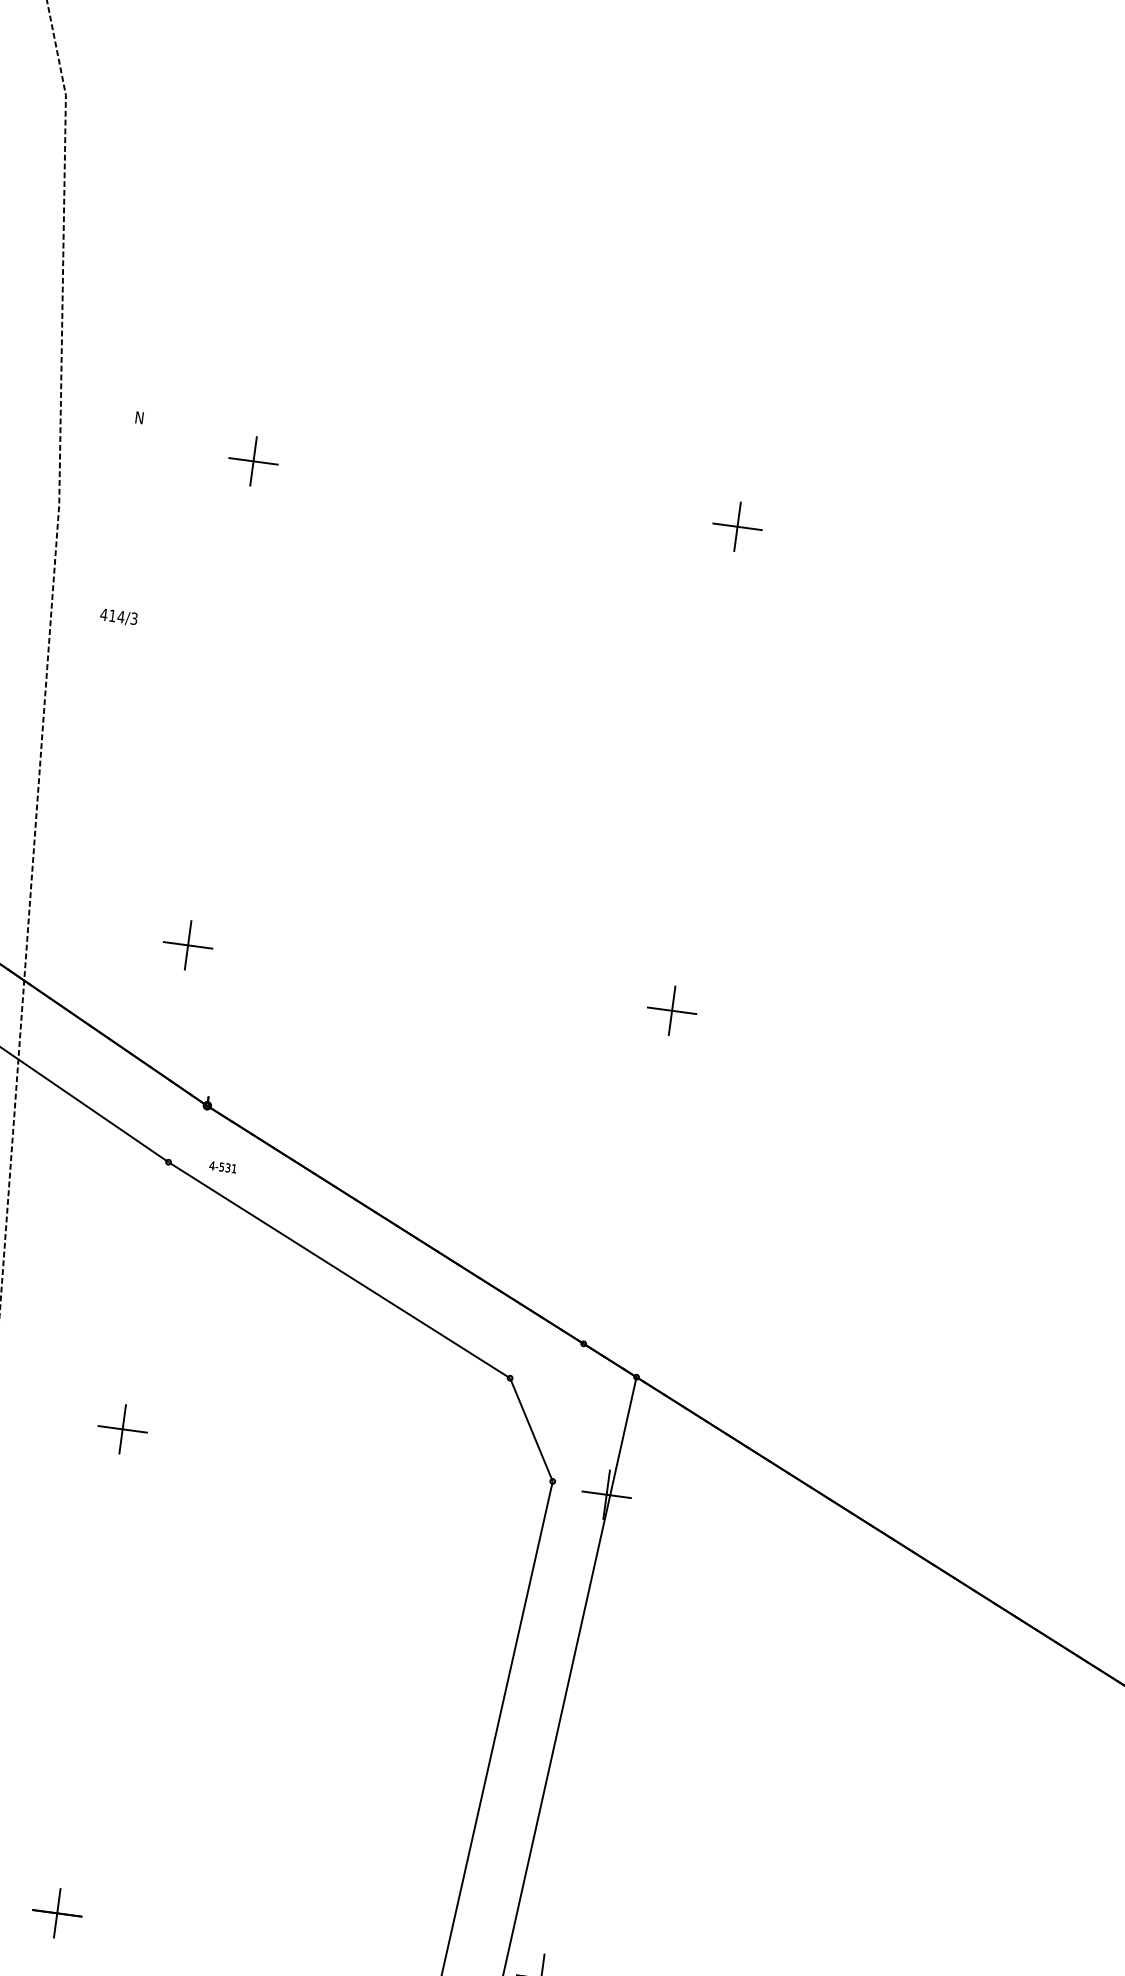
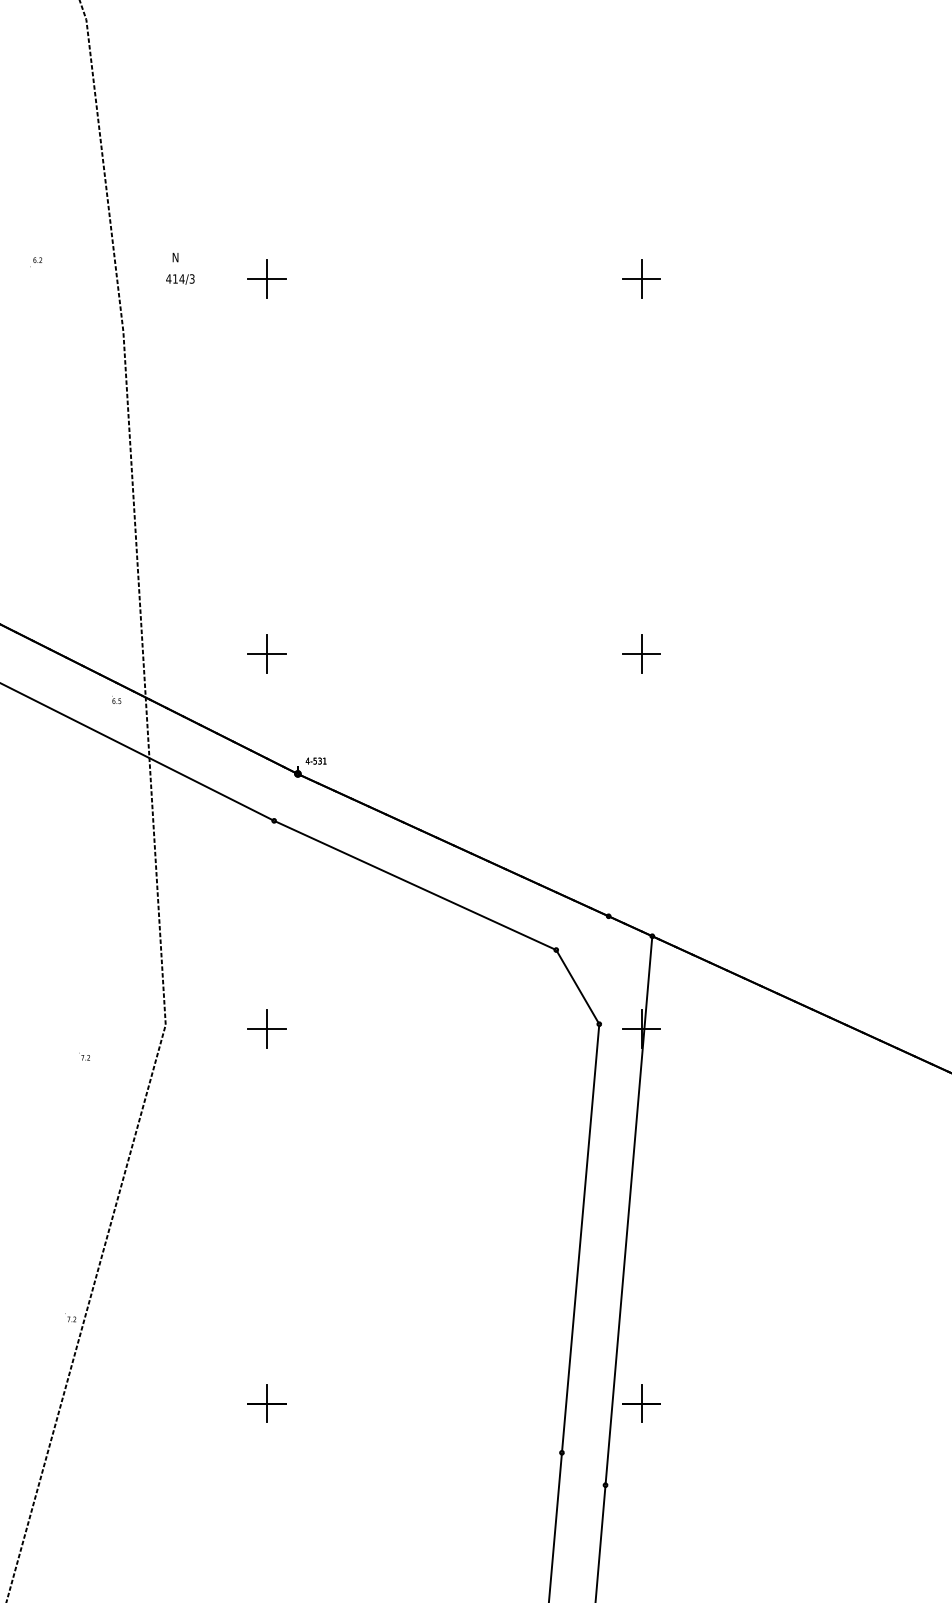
text: (119, 617) -> (180, 279), moved
text: (222, 1166) -> (315, 760), moved

